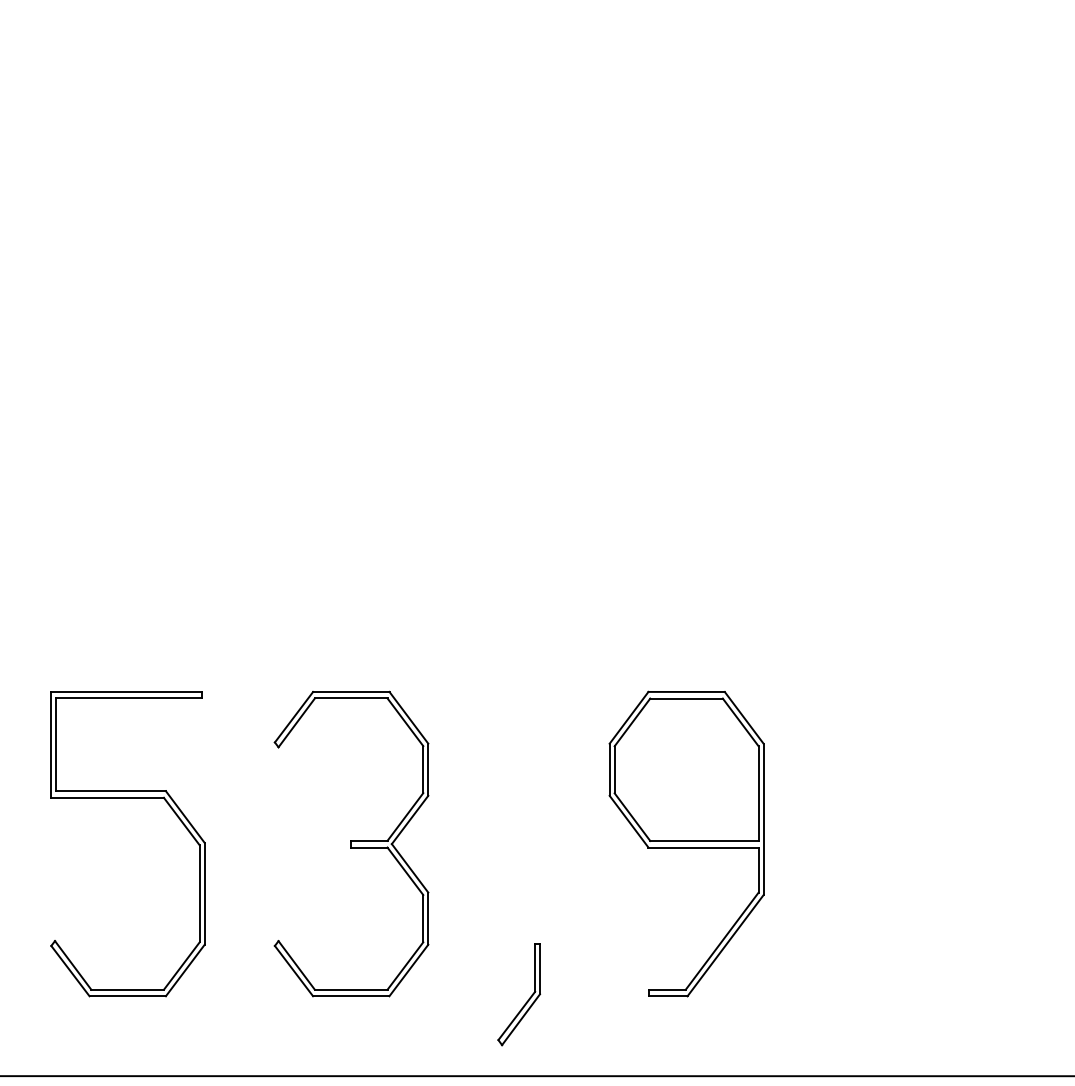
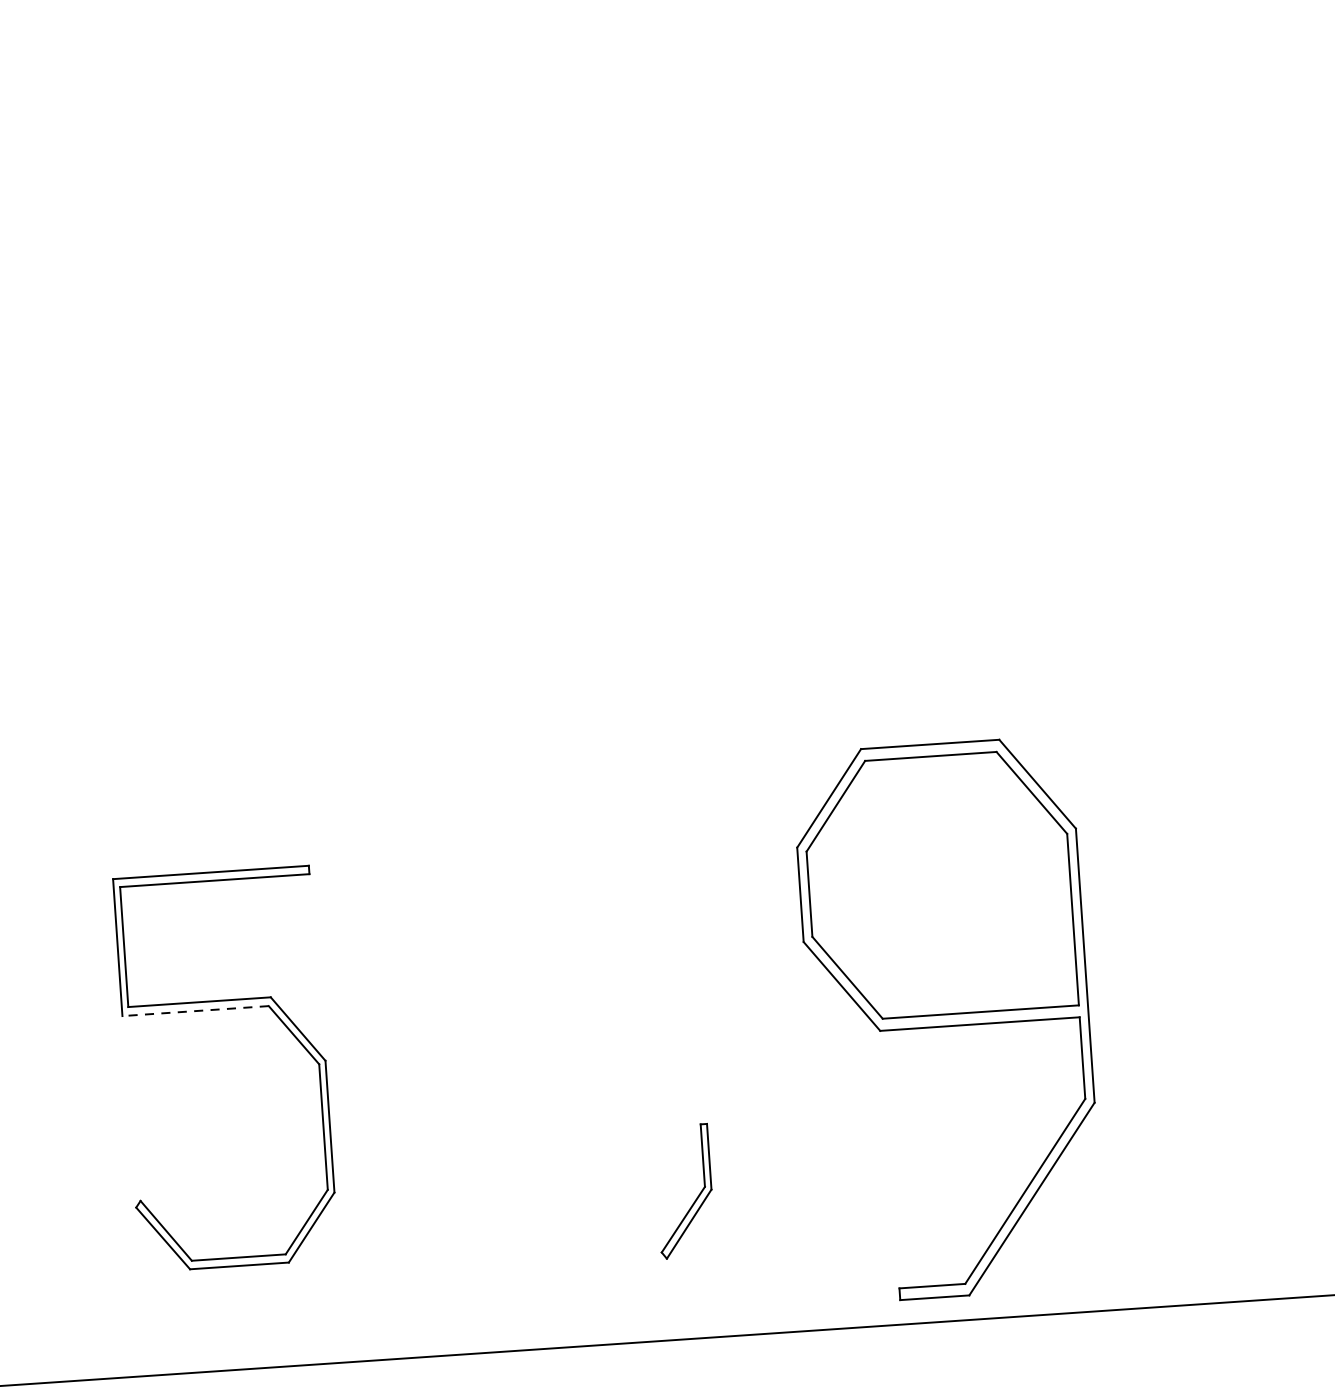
line: (107, 797) -> (195, 1010), solid -> dashed
part: (351, 843) -> (515, 1048), removed
part: (686, 843) -> (948, 1019), size x1.4
part: (526, 1001) -> (694, 1200), moved

